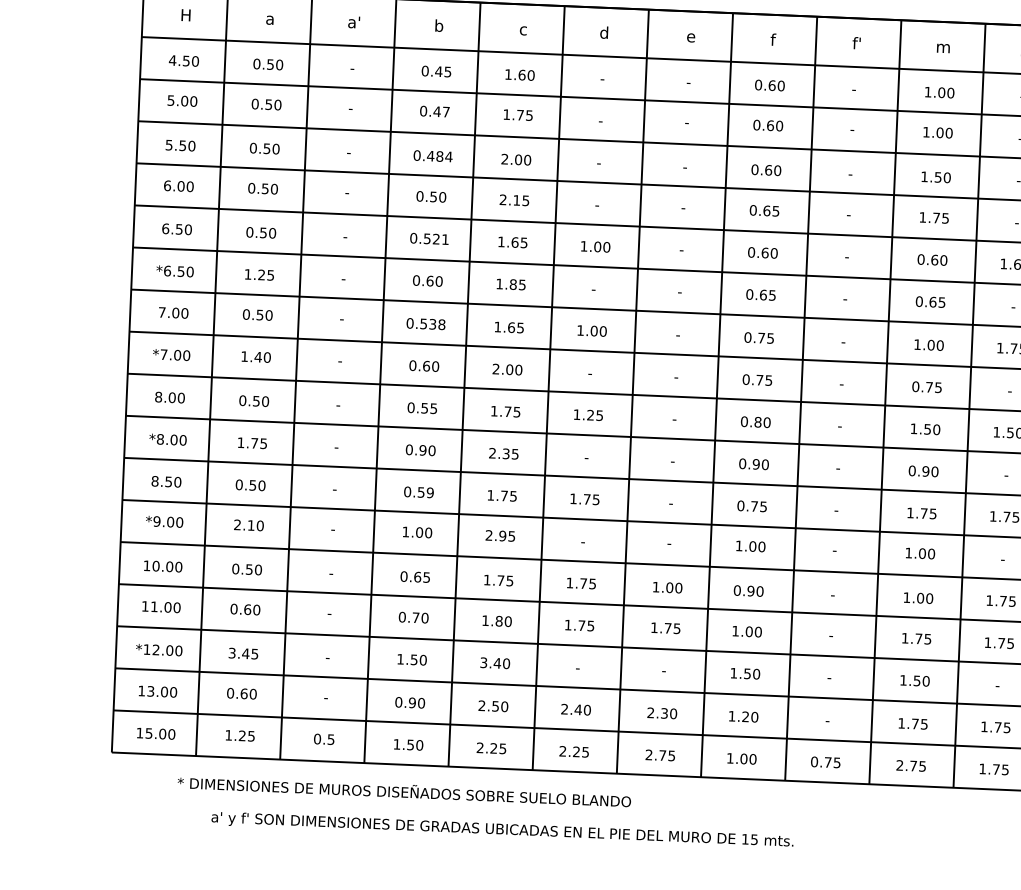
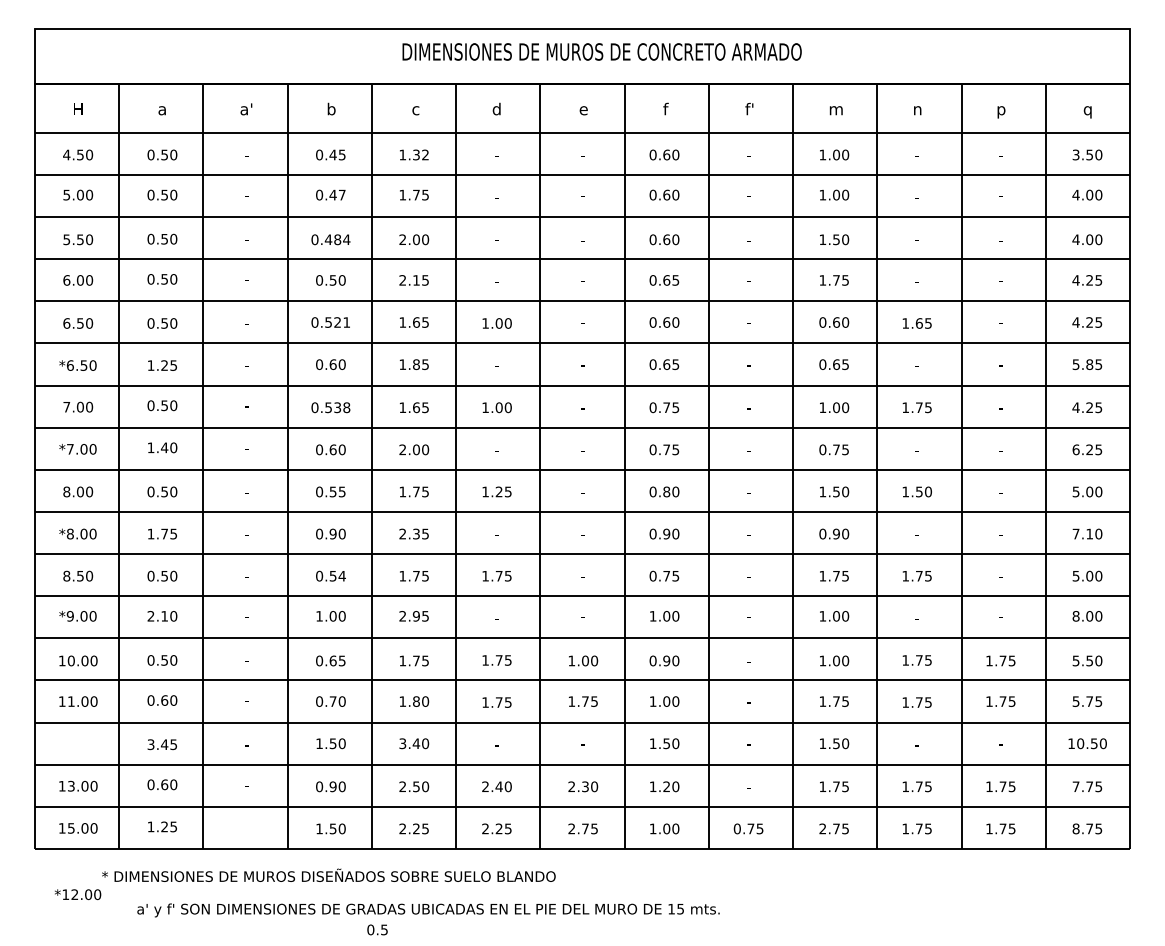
text: (527, 74) -> (421, 154), 1.60 -> 1.32
text: (429, 492) -> (341, 575), 0.59 -> 0.54
text: (159, 649) -> (78, 894), moved
text: (324, 738) -> (377, 929), moved

